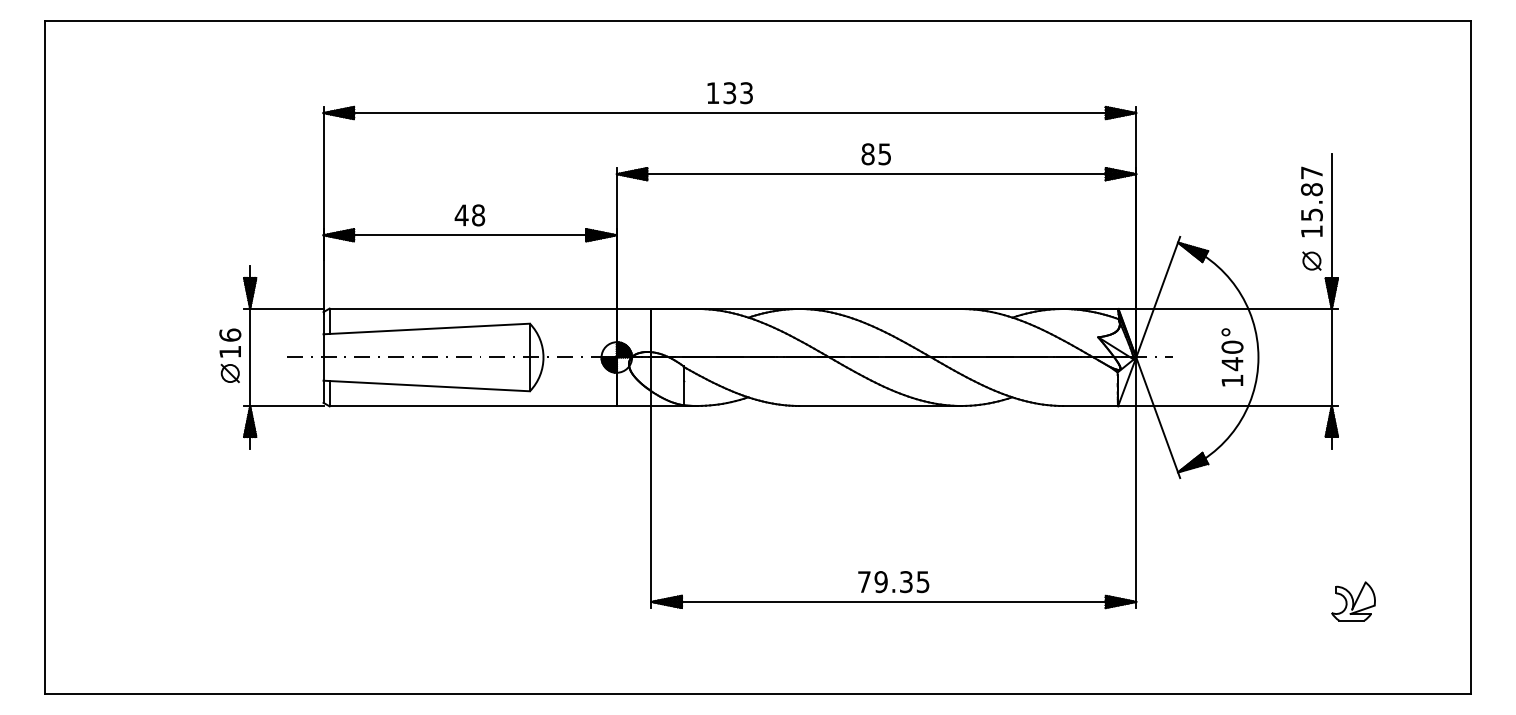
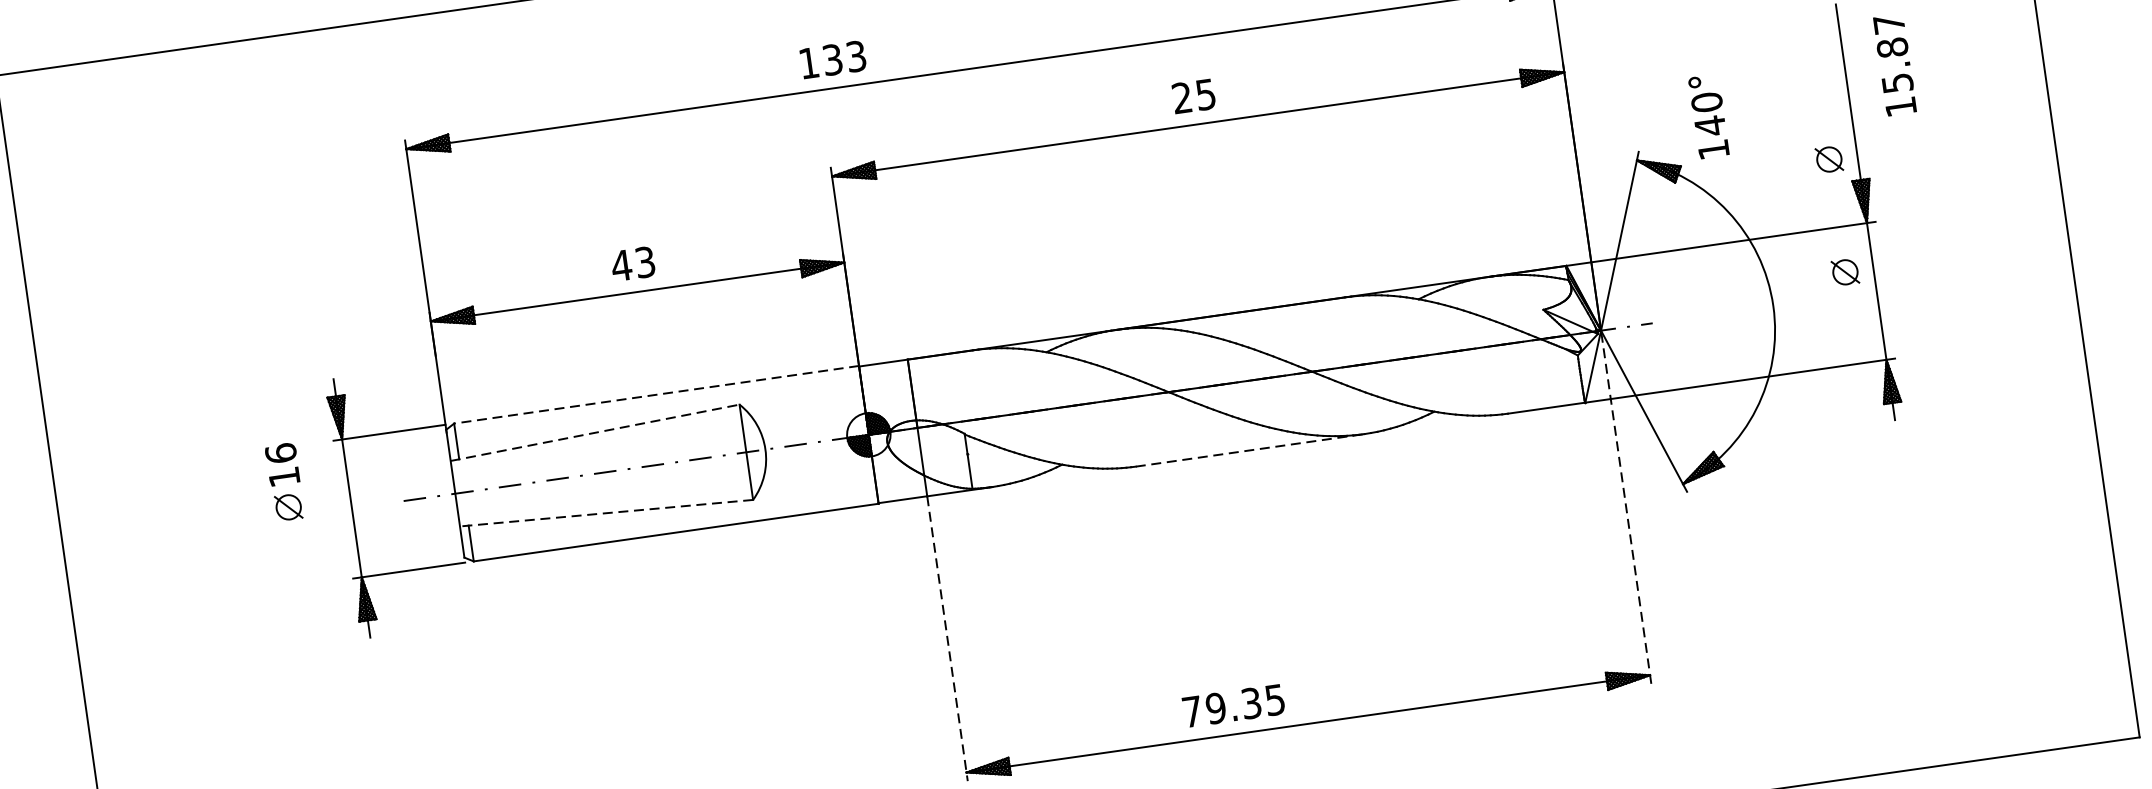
text: (729, 93) -> (832, 60), moved
text: (867, 154) -> (1181, 98), 85 -> 25
text: (1311, 201) -> (1894, 64), moved
text: (478, 215) -> (645, 262), 48 -> 43
line: (473, 308) -> (656, 394), solid -> dashed
line: (427, 328) -> (596, 431), solid -> dashed
part: (1311, 340) -> (1844, 271), added
part: (230, 355) -> (285, 481), moved
text: (1232, 357) -> (1709, 116), moved
line: (426, 385) -> (606, 512), solid -> dashed
line: (880, 406) -> (1250, 451), solid -> dashed
line: (1136, 482) -> (1626, 506), solid -> dashed
line: (651, 507) -> (947, 639), solid -> dashed
text: (893, 582) -> (1233, 706), moved
part: (1353, 601) -> (1956, 631), removed

